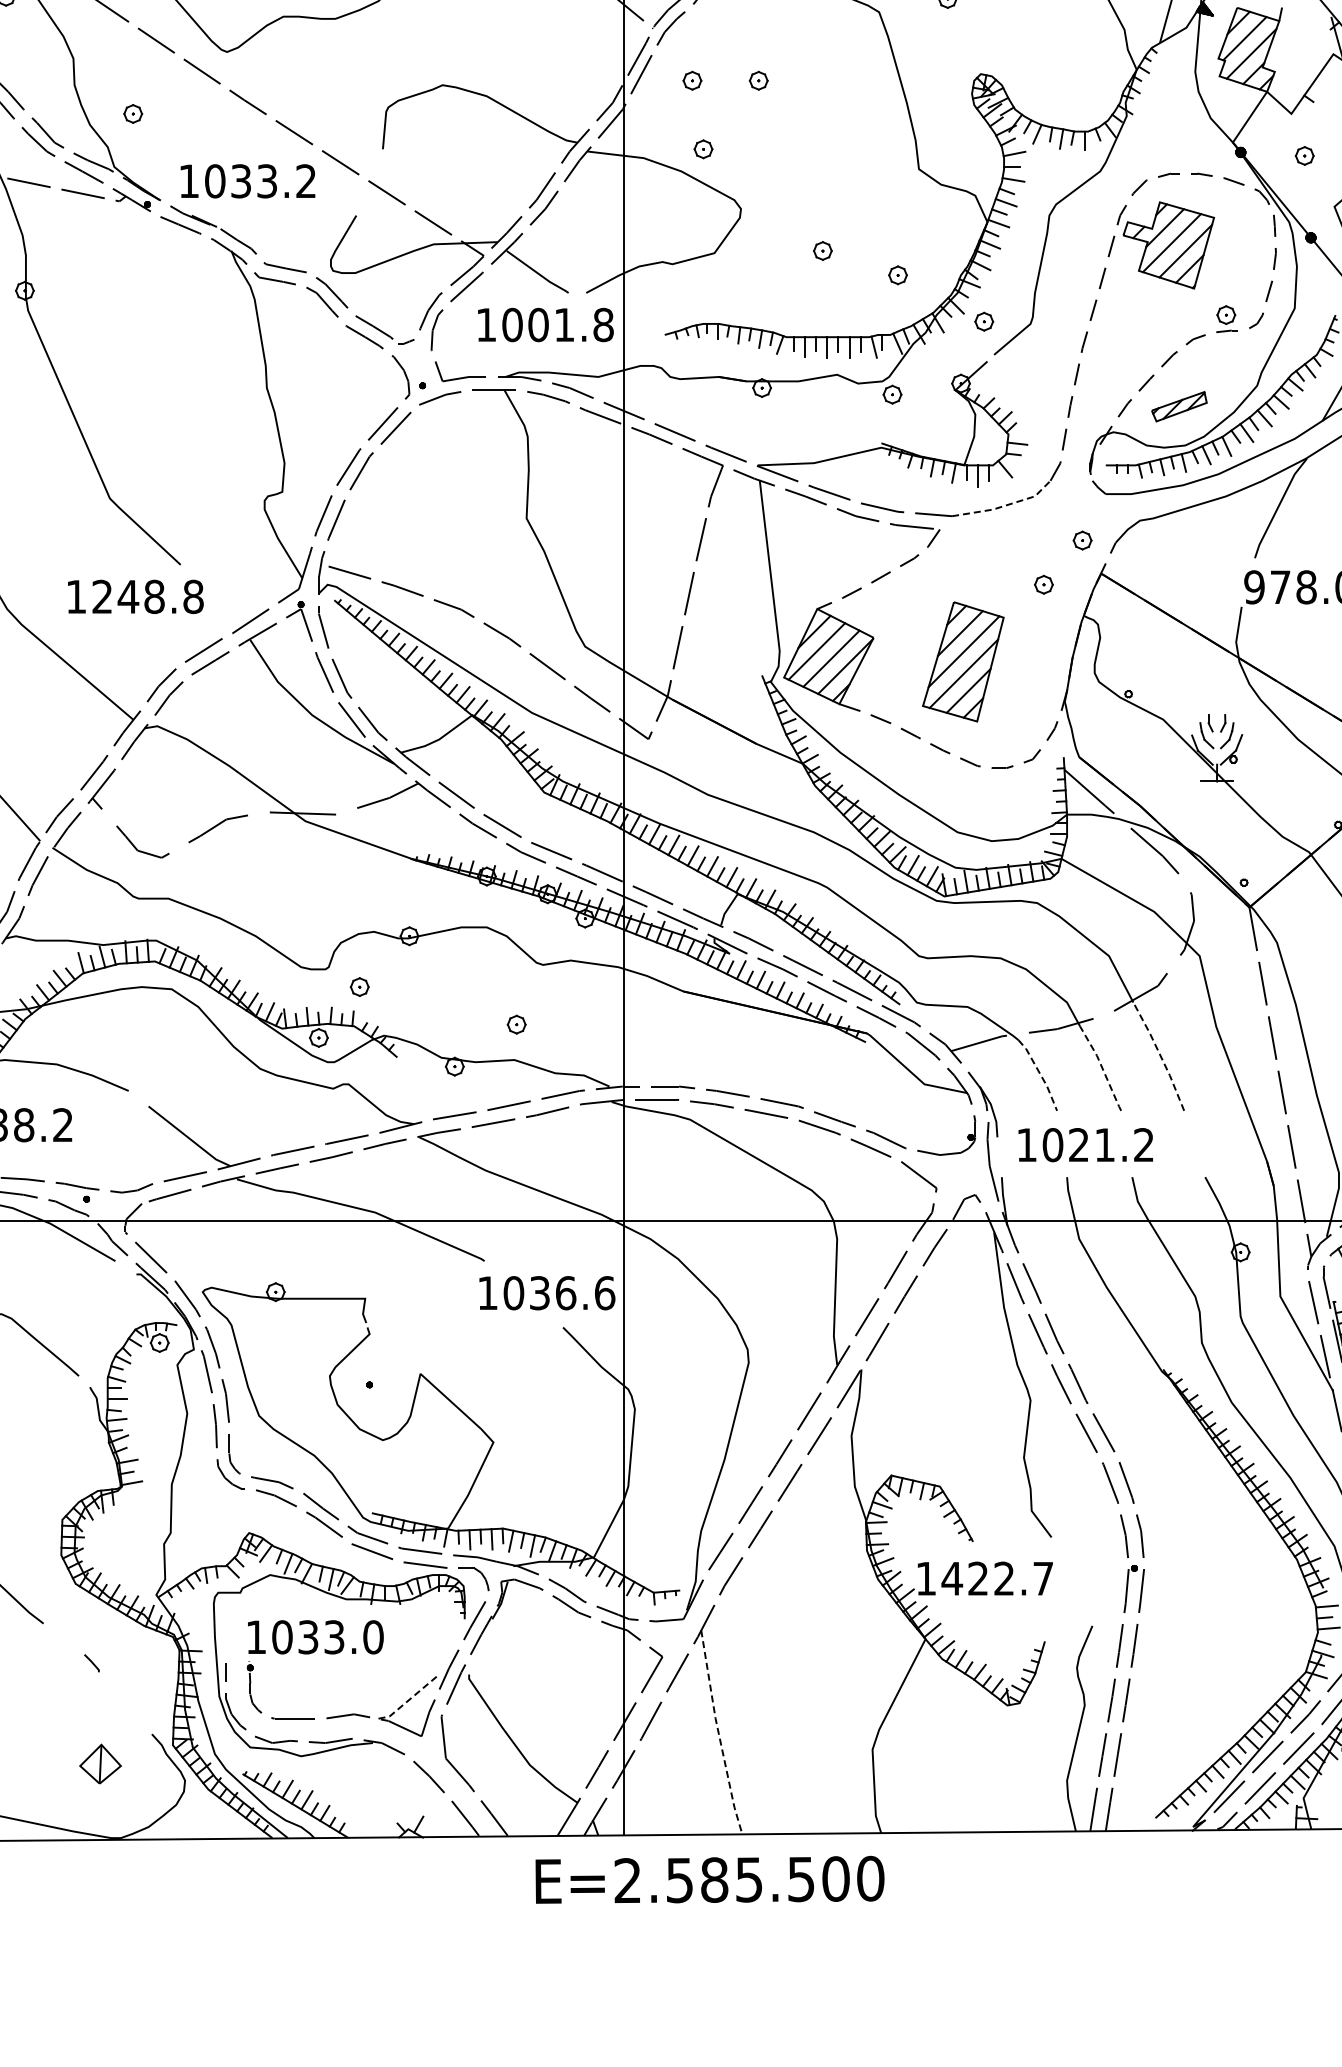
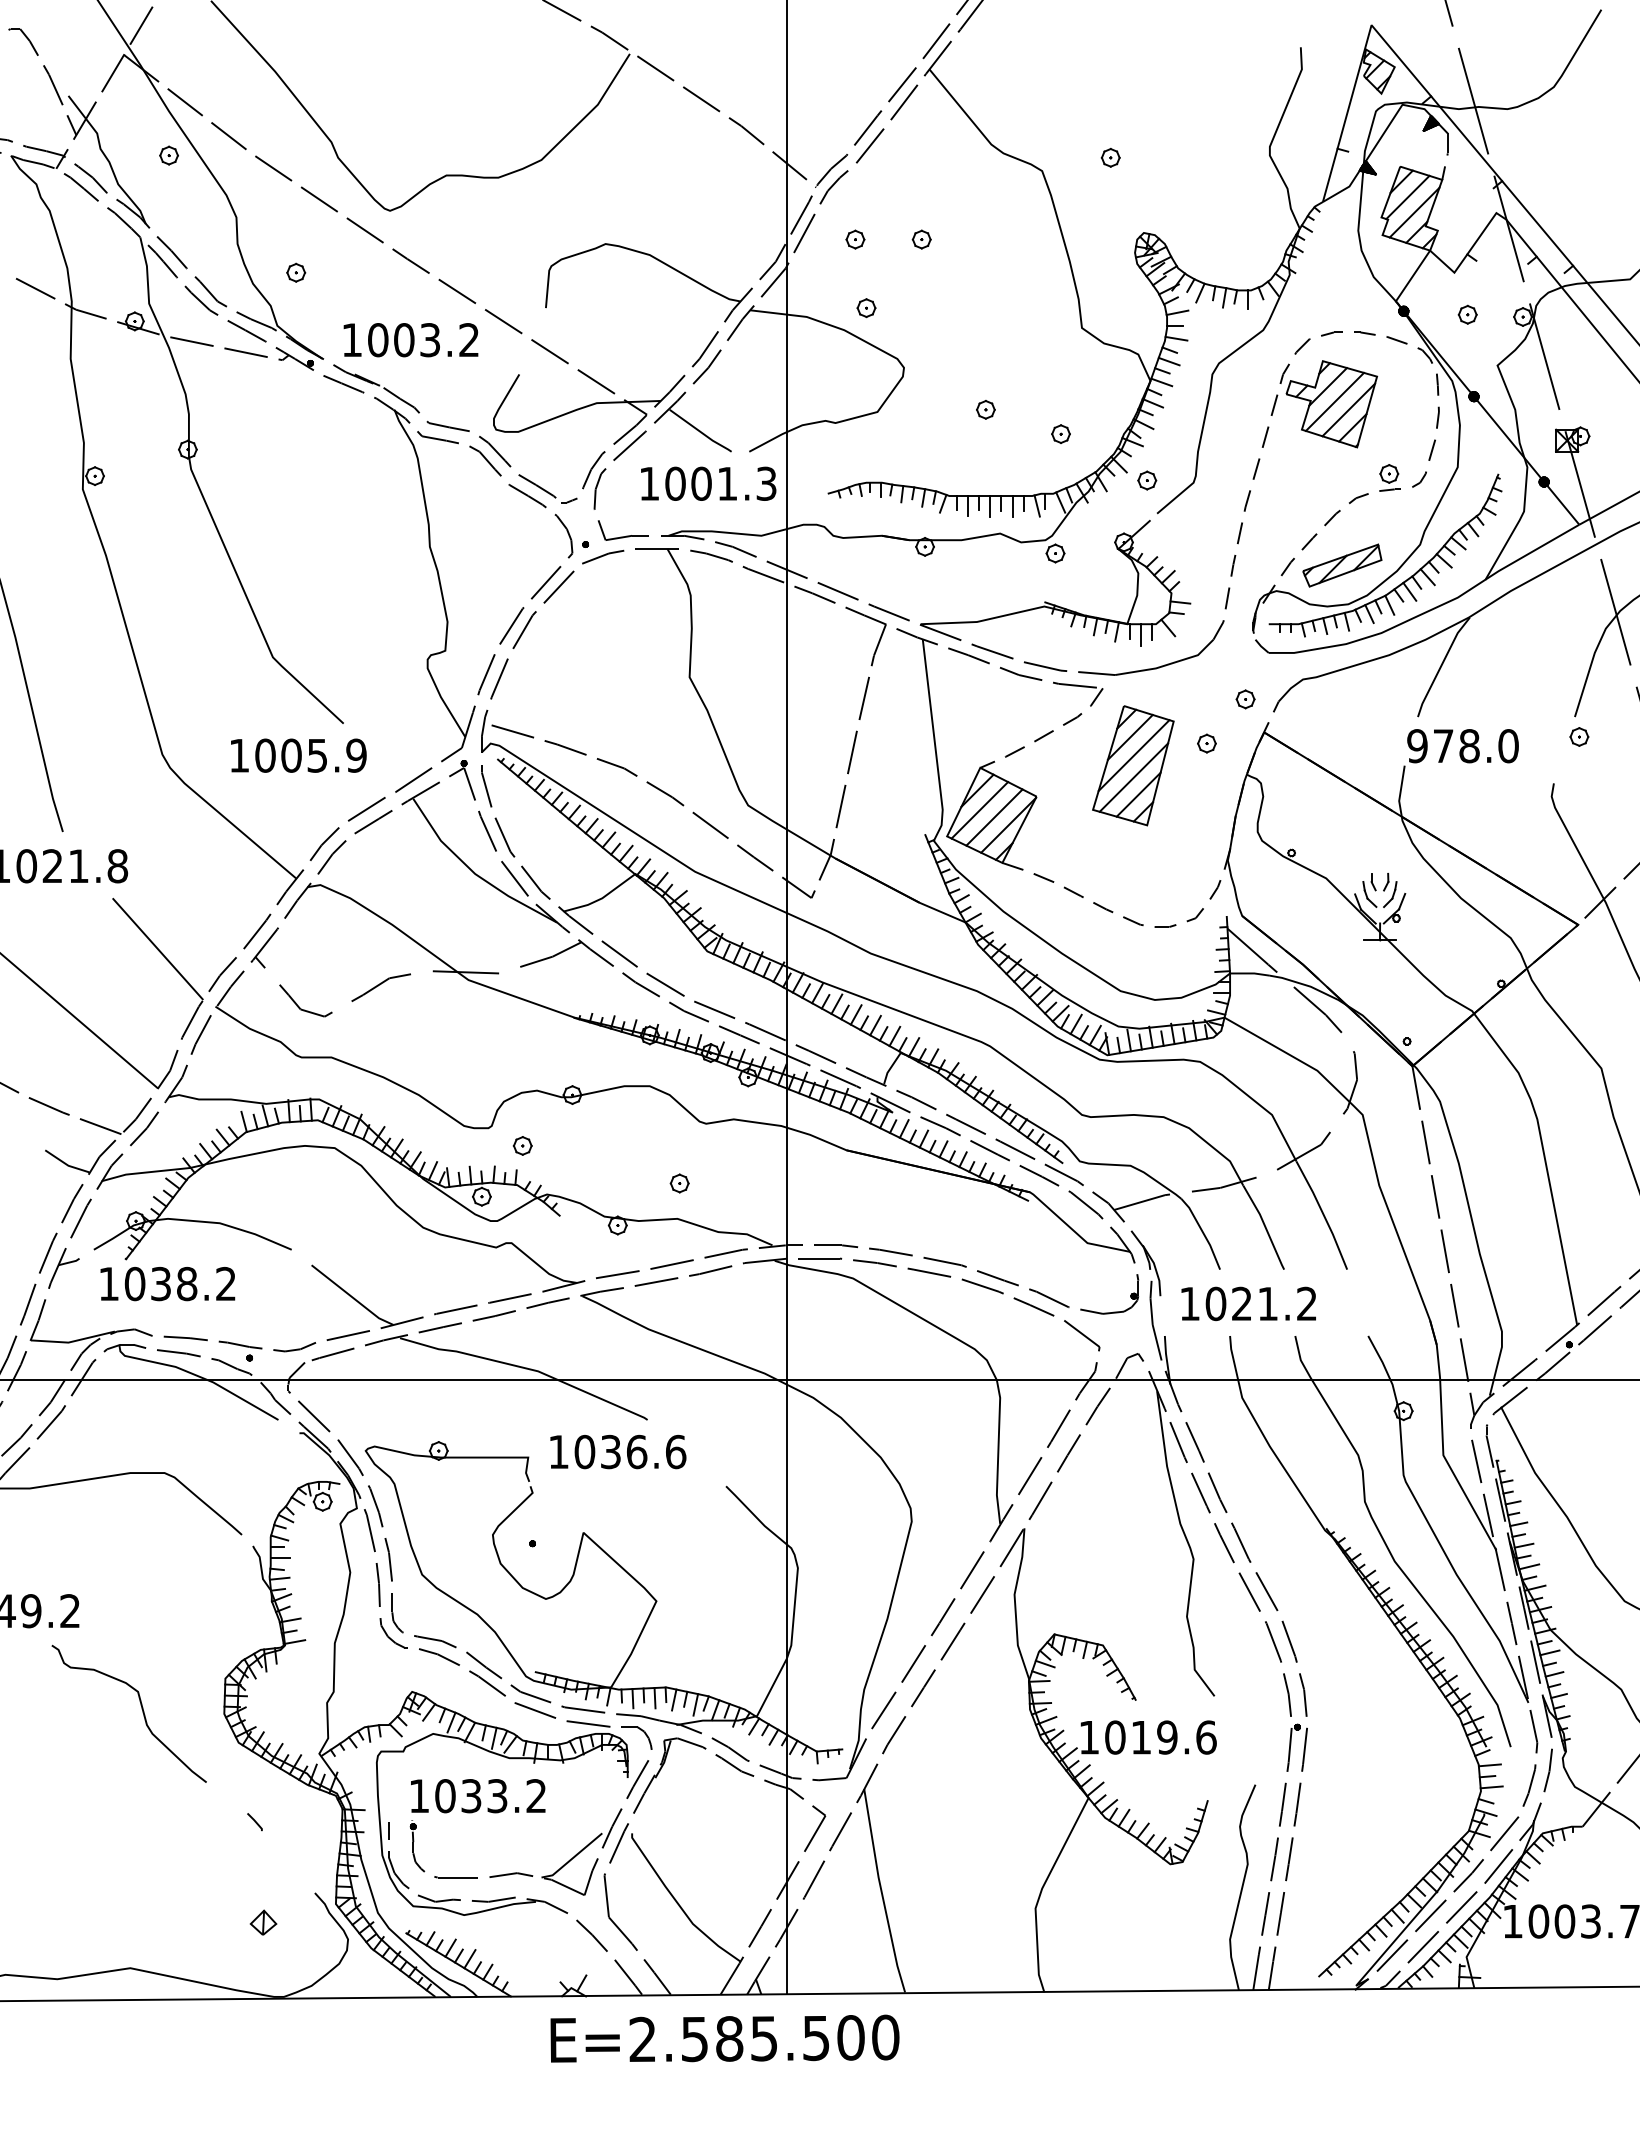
text: (241, 181) -> (404, 340), 1033.2 -> 1003.2
text: (603, 324) -> (766, 483), 1001.8 -> 1001.3
part: (1179, 406) -> (1342, 565), size x1.43
line: (1005, 505) -> (1168, 664), dashed -> solid
text: (147, 596) -> (310, 755), 1248.8 -> 1005.9
part: (963, 661) -> (1133, 765), moved
line: (1160, 1055) -> (1323, 1214), dashed -> solid
line: (1102, 1067) -> (1265, 1226), dashed -> solid
line: (1040, 1074) -> (1203, 1233), dashed -> solid
text: (547, 1292) -> (618, 1451), moved
text: (997, 1578) -> (1160, 1737), 1422.7 -> 1019.6
text: (373, 1637) -> (536, 1796), 1033.0 -> 1033.2
line: (409, 1699) -> (572, 1858), dashed -> solid
line: (718, 1733) -> (881, 1892), dashed -> solid
part: (100, 1763) -> (263, 1922), size x0.62
text: (709, 1879) -> (724, 2038), moved

